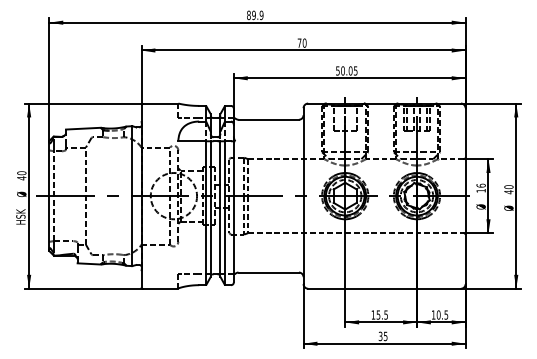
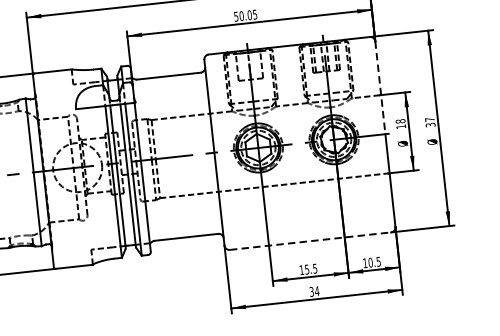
line: (465, 152) -> (380, 88), solid -> dashed
text: (480, 185) -> (399, 121), 16 -> 18
text: (508, 189) -> (429, 122), 40 -> 37
line: (385, 288) -> (311, 240), solid -> dashed
text: (385, 336) -> (316, 291), 35 -> 34

